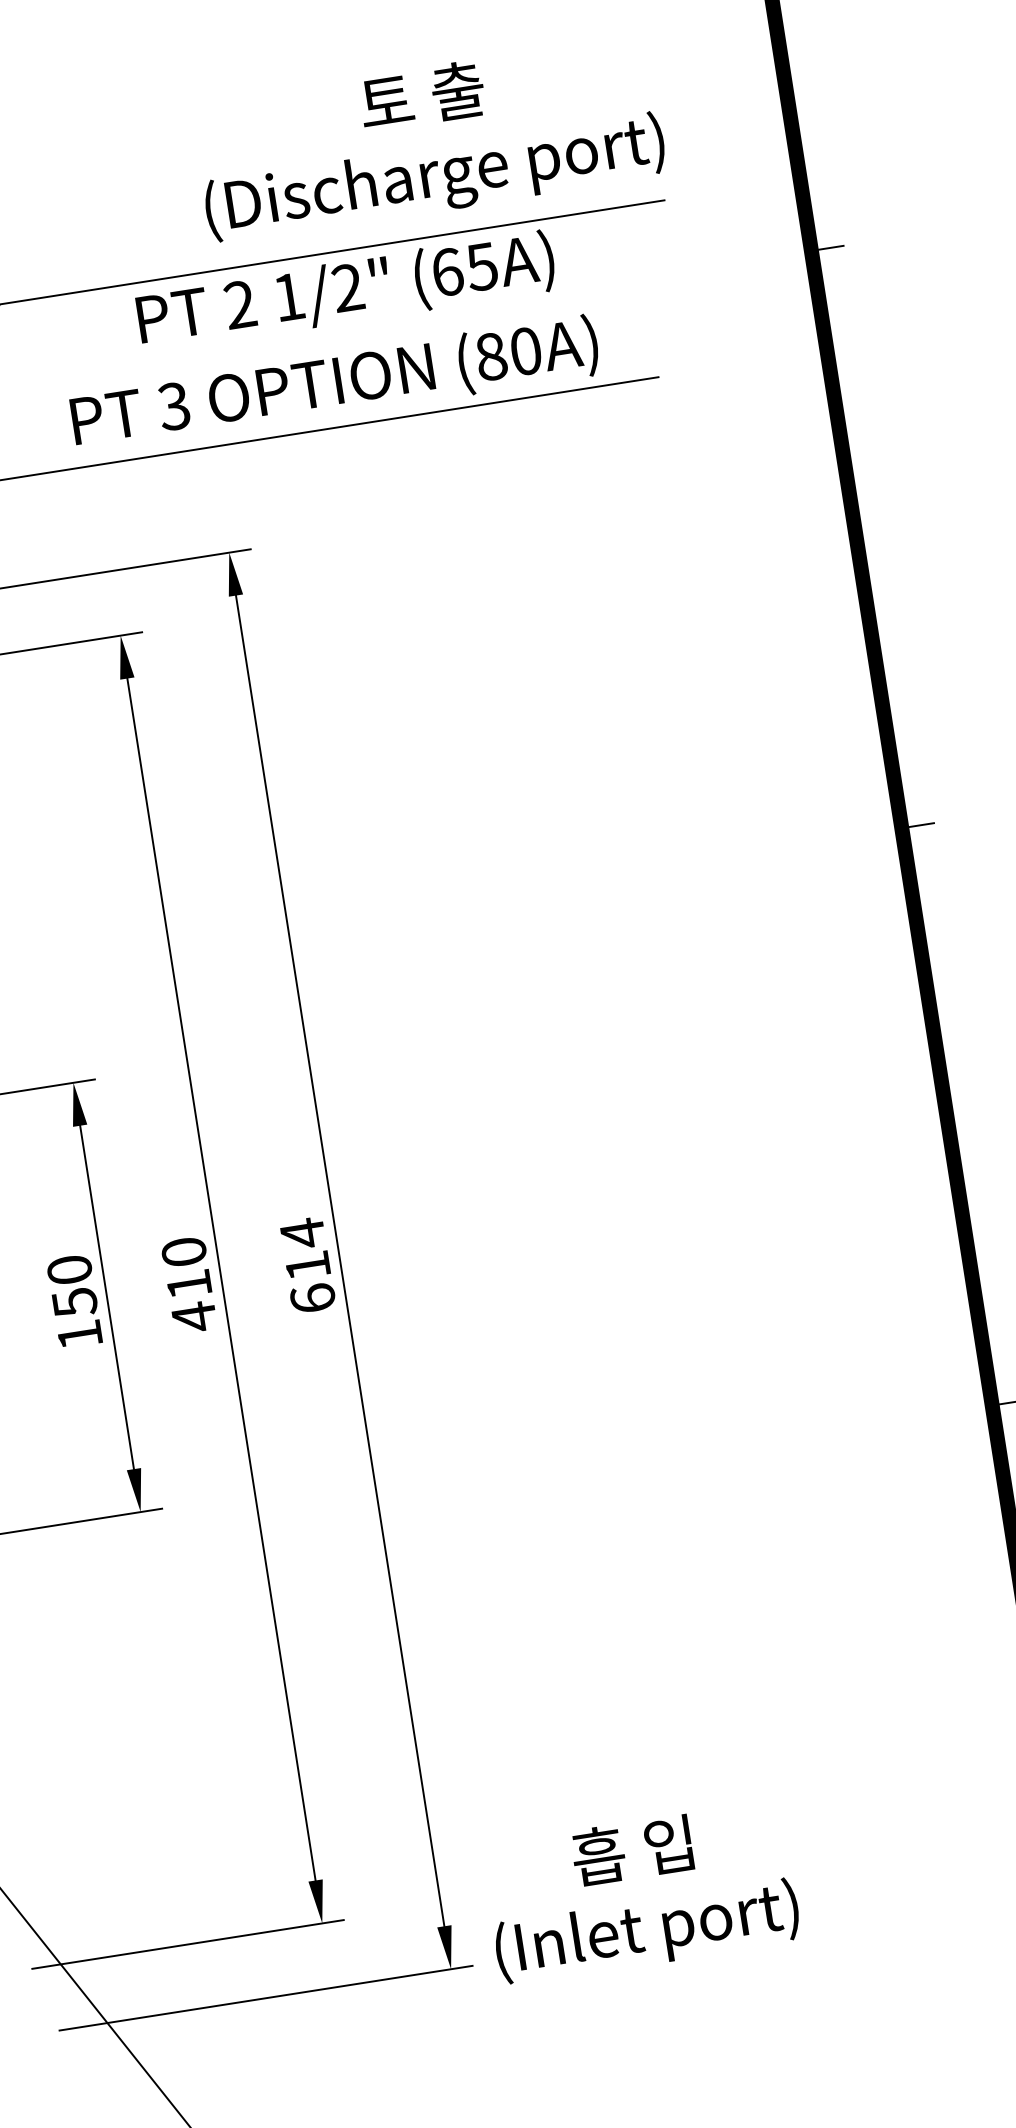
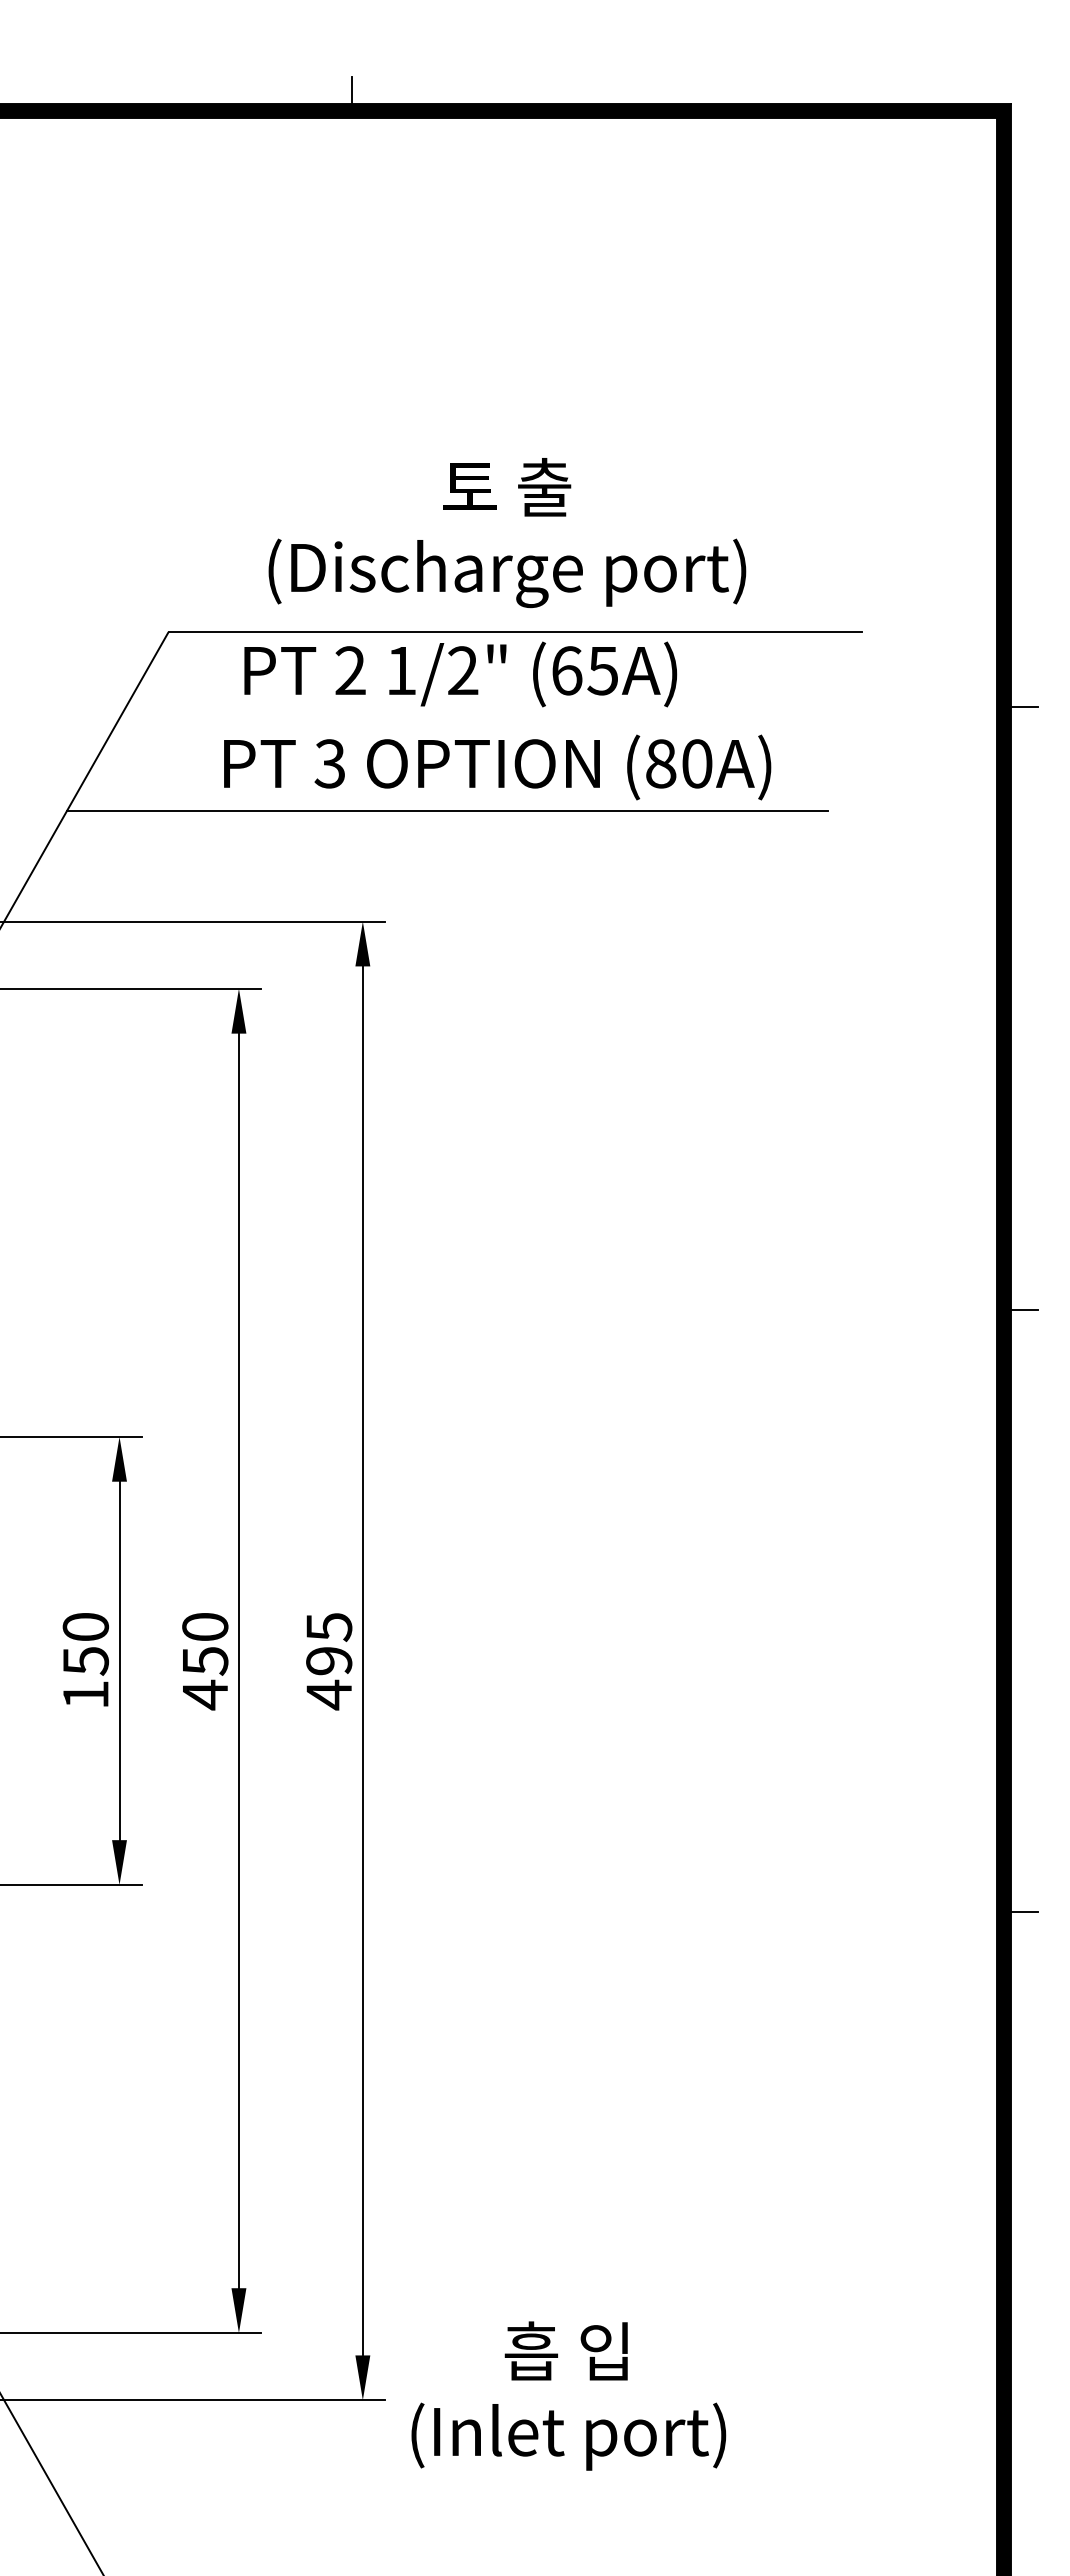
text: (429, 140) -> (507, 533), moved
text: (346, 291) -> (460, 674), moved
text: (308, 1266) -> (329, 1661), 614 -> 495
text: (189, 1285) -> (205, 1661), 410 -> 450
text: (640, 1892) -> (568, 2395), moved

